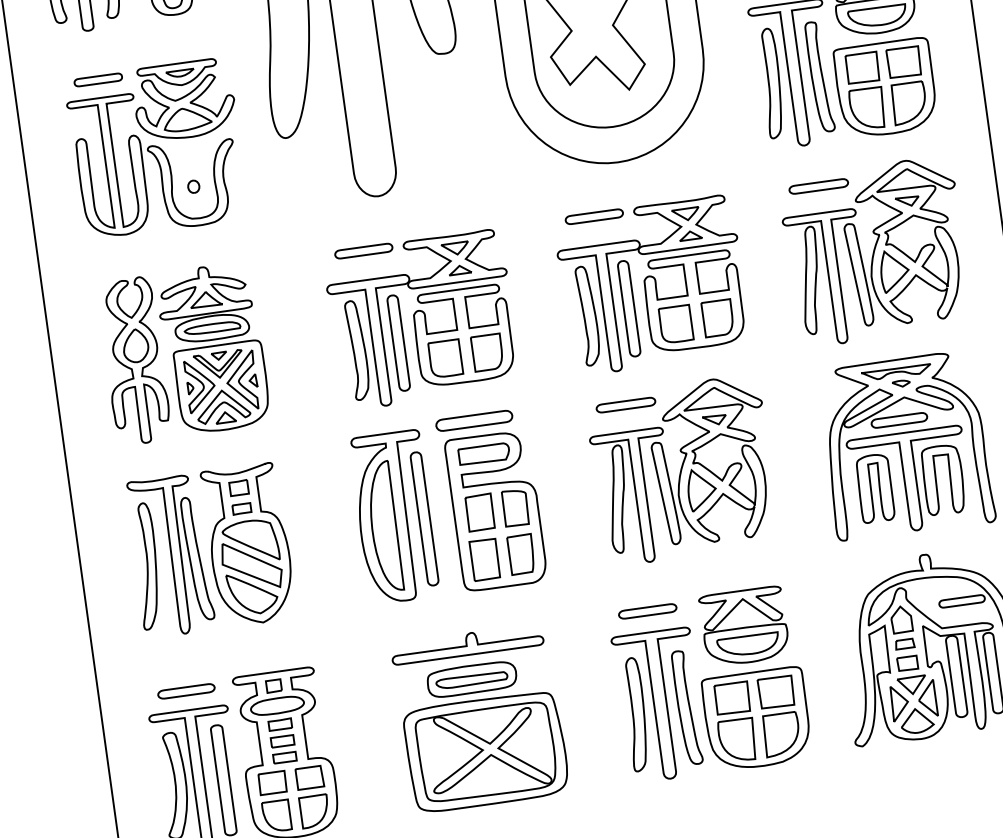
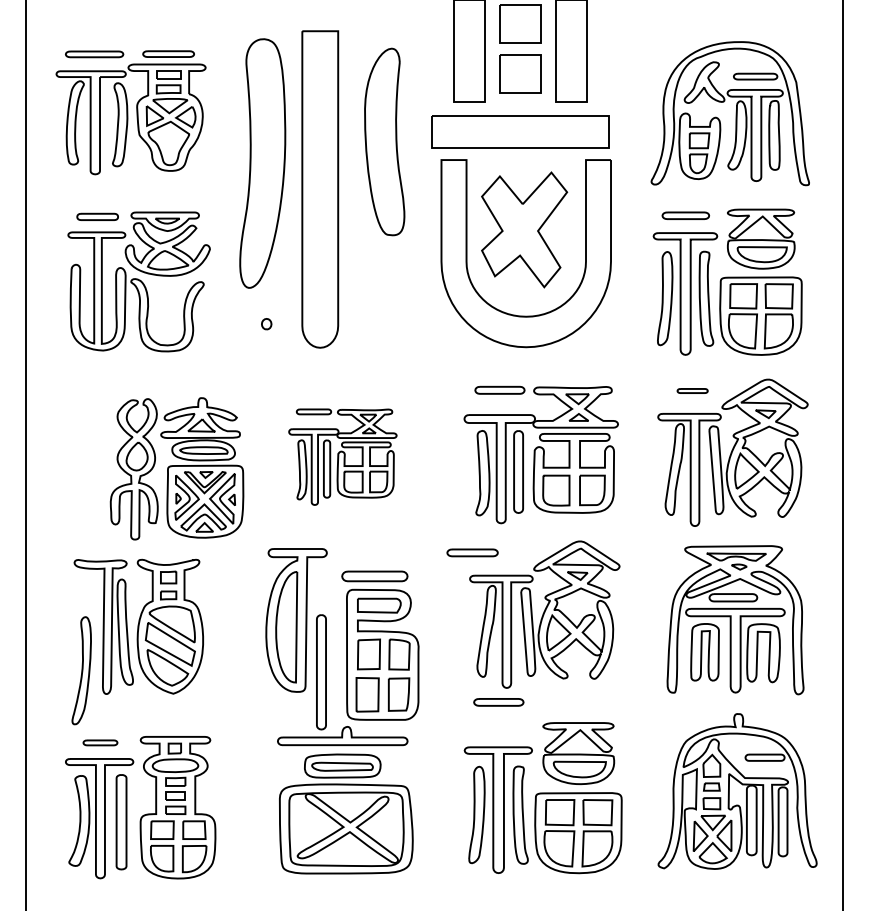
part: (818, 185) -> (692, 390), size x0.6
part: (193, 187) -> (266, 324), moved
part: (421, 320) -> (342, 457), size x0.7
part: (183, 353) -> (176, 468), moved
part: (625, 404) -> (472, 552), moved
part: (492, 500) -> (380, 645), moved
part: (424, 519) -> (321, 672), moved
part: (146, 566) -> (81, 670), moved
part: (647, 611) -> (498, 702), moved
part: (186, 690) -> (100, 742), size x0.7

